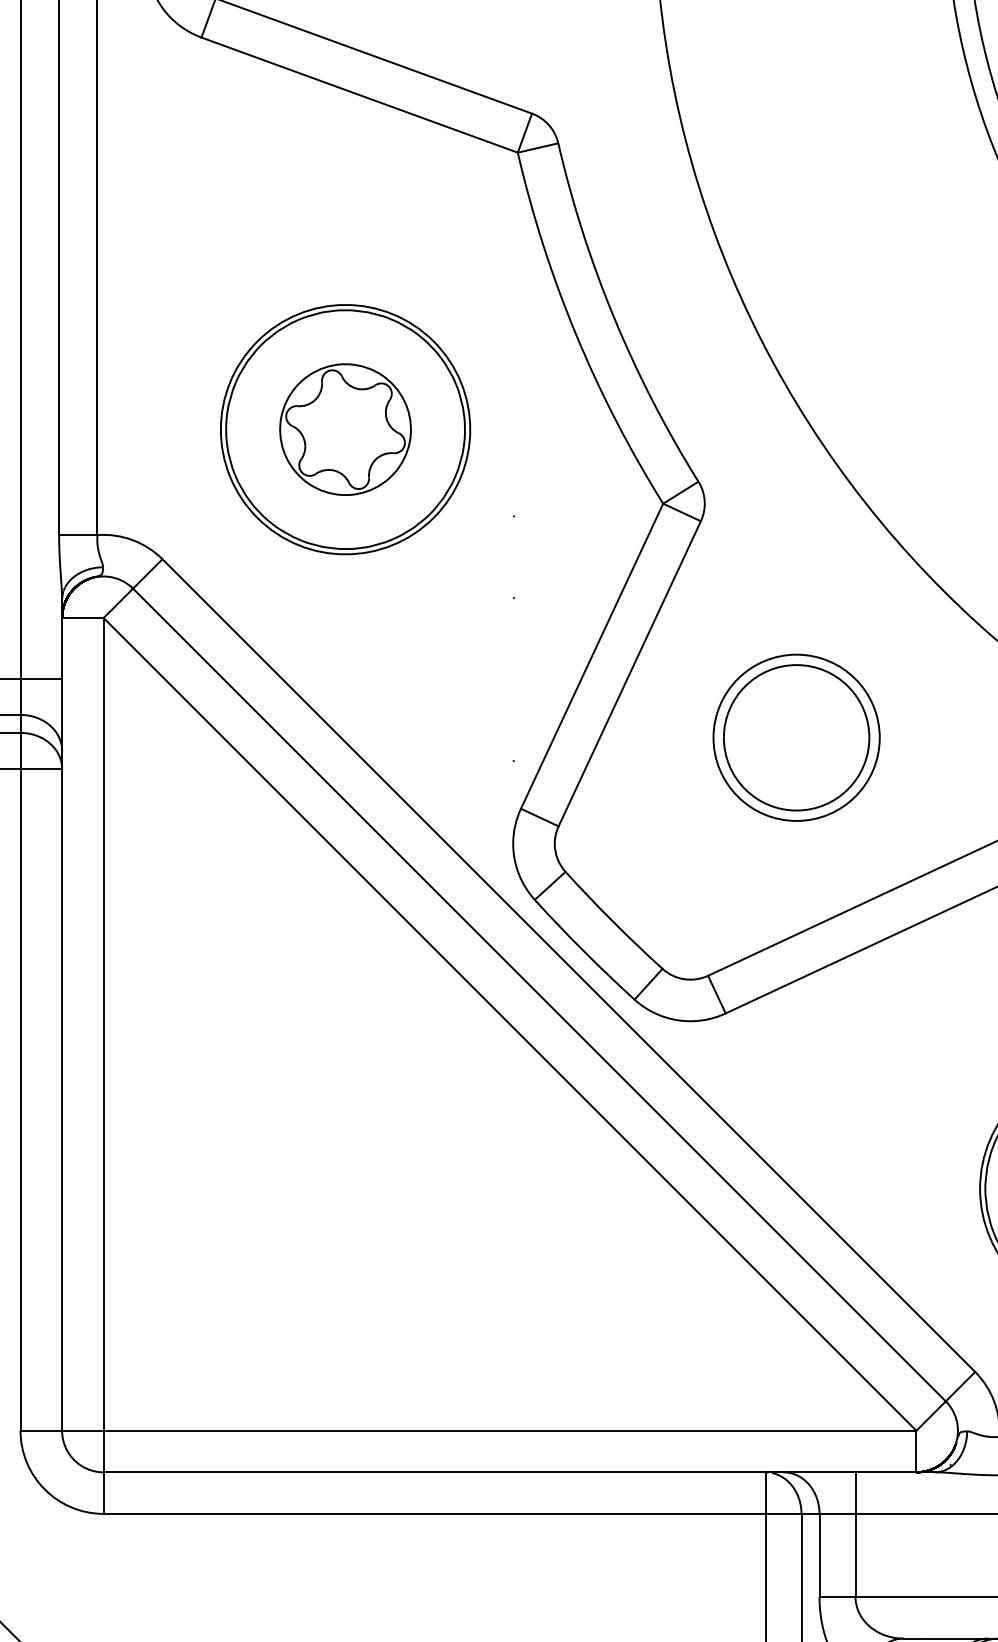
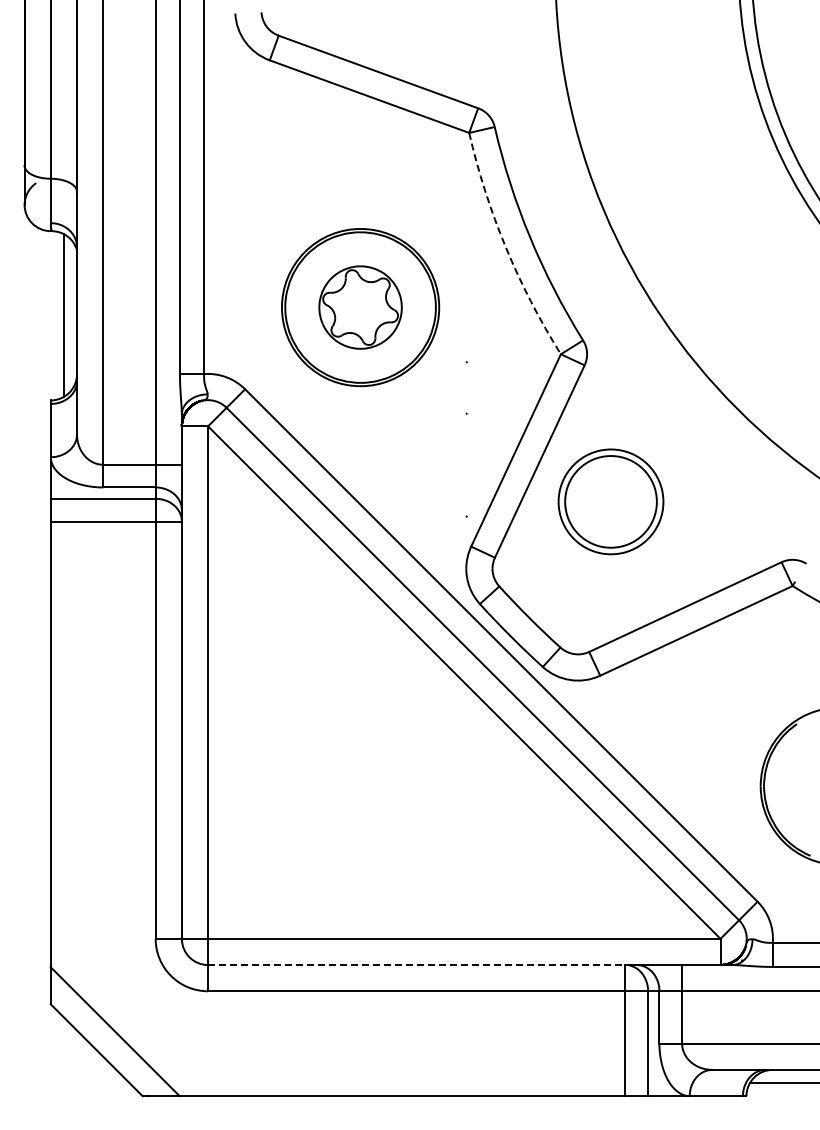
arc: (575, 334) -> (505, 247), solid -> dashed
part: (795, 737) -> (610, 501), moved
line: (434, 1473) -> (416, 965), solid -> dashed

